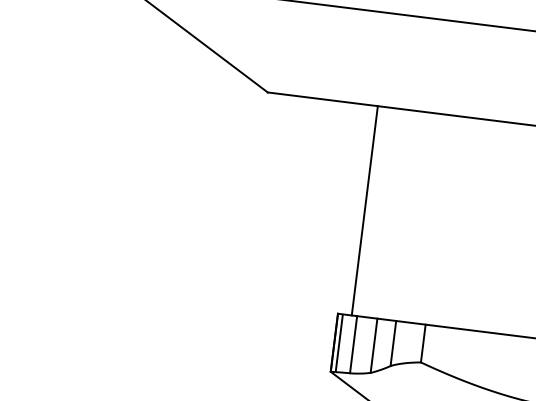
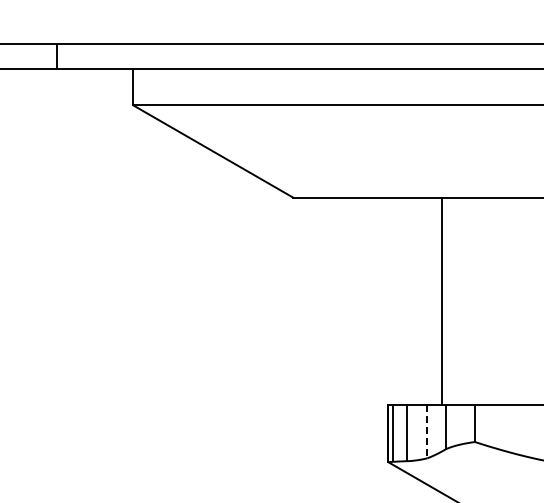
line: (364, 210) -> (441, 300), moved
line: (374, 345) -> (427, 431), solid -> dashed

